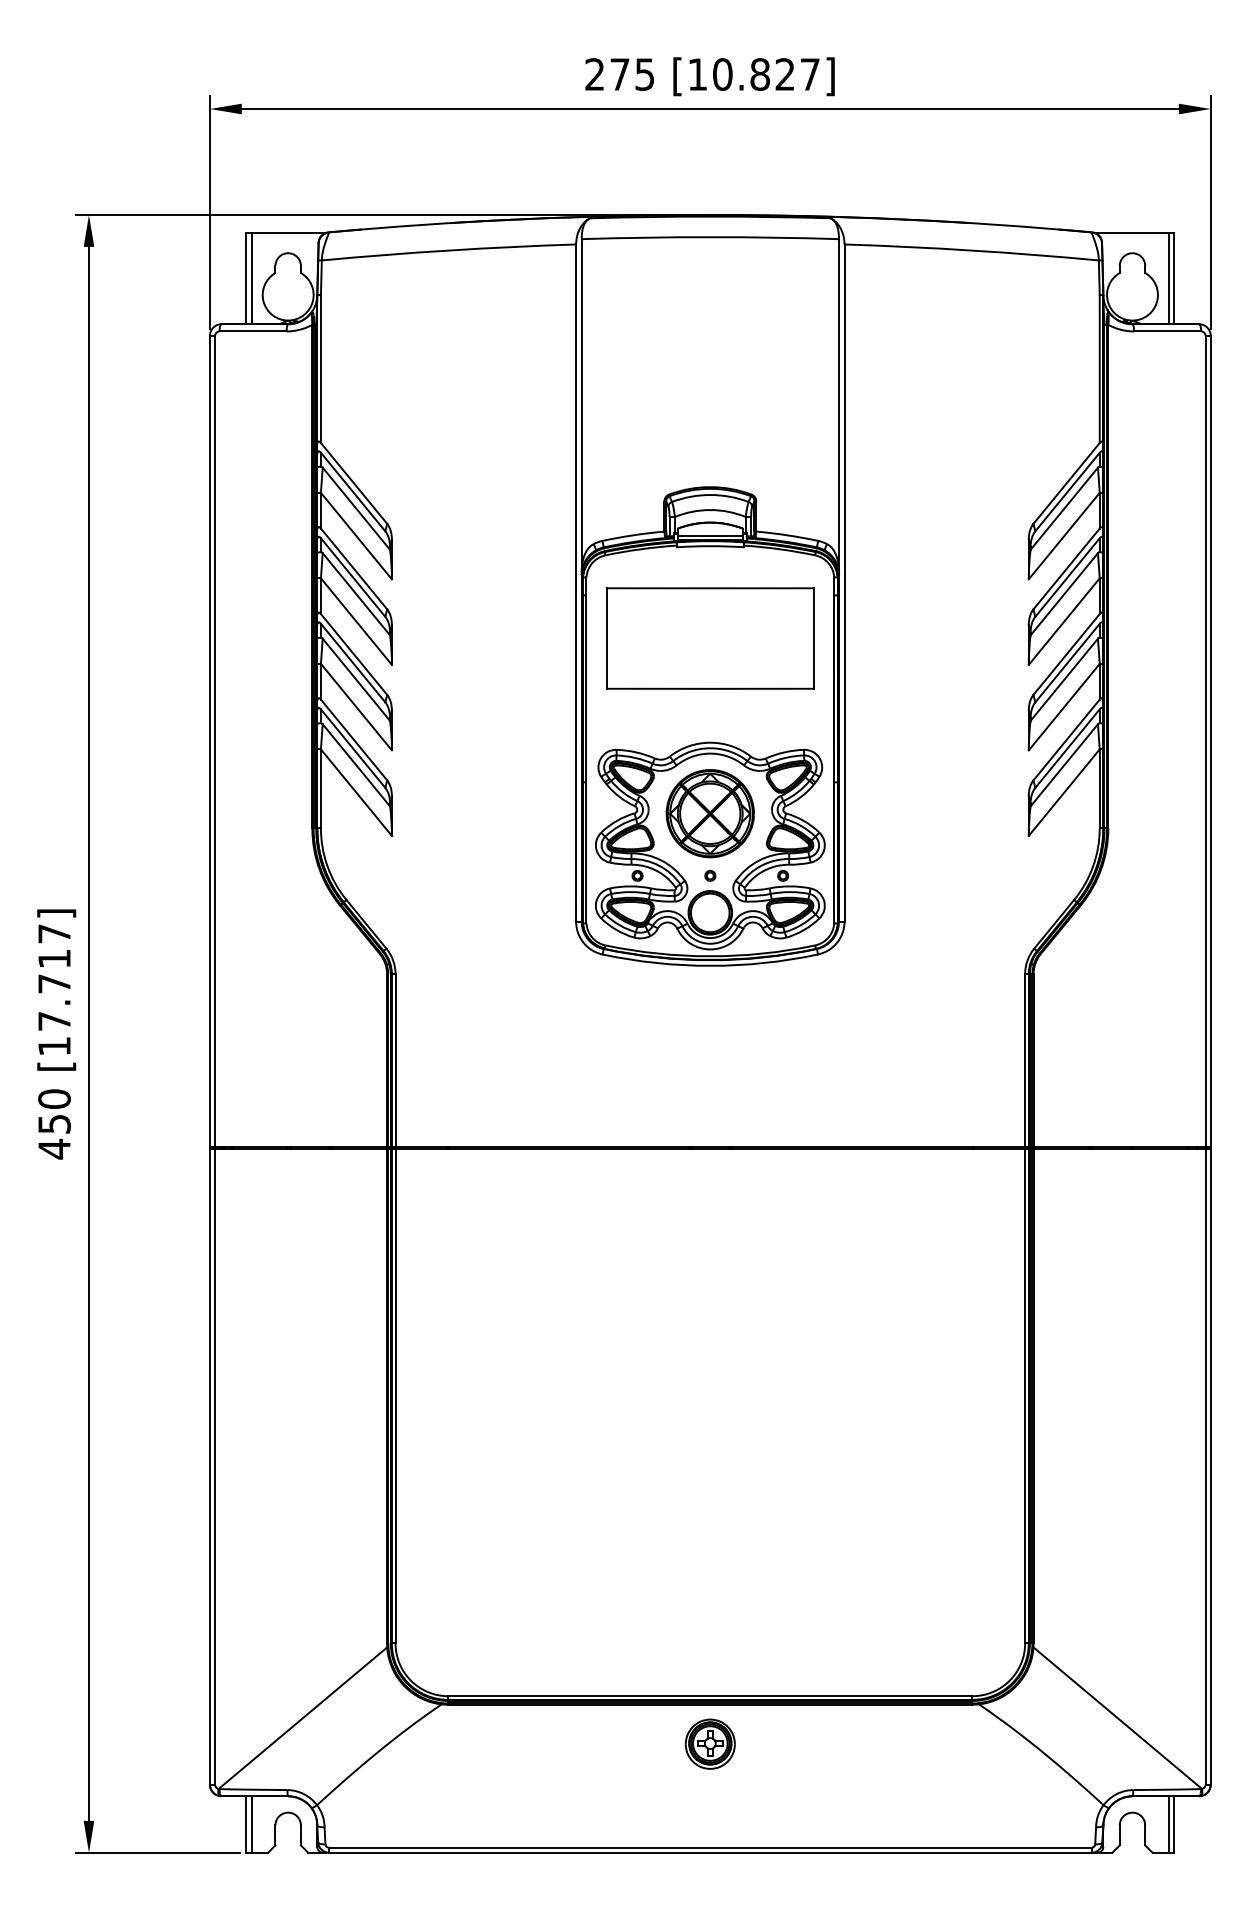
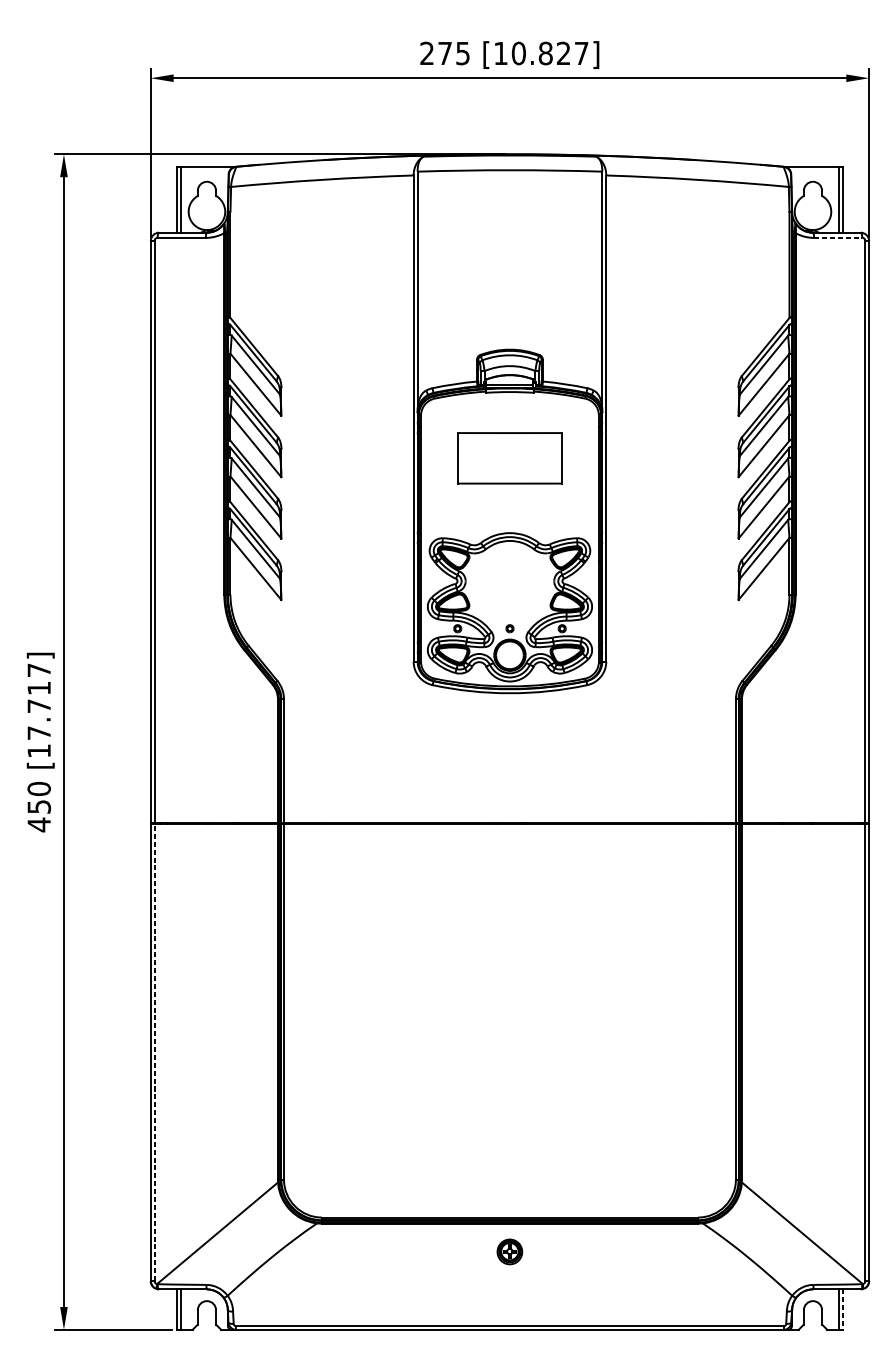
line: (1167, 331) -> (838, 237), solid -> dashed
part: (710, 638) -> (510, 458), size x0.7
part: (709, 813) -> (509, 583), removed
line: (215, 1466) -> (154, 1052), solid -> dashed
part: (709, 1743) -> (509, 1251), size x0.7
line: (1174, 1824) -> (843, 1309), solid -> dashed

